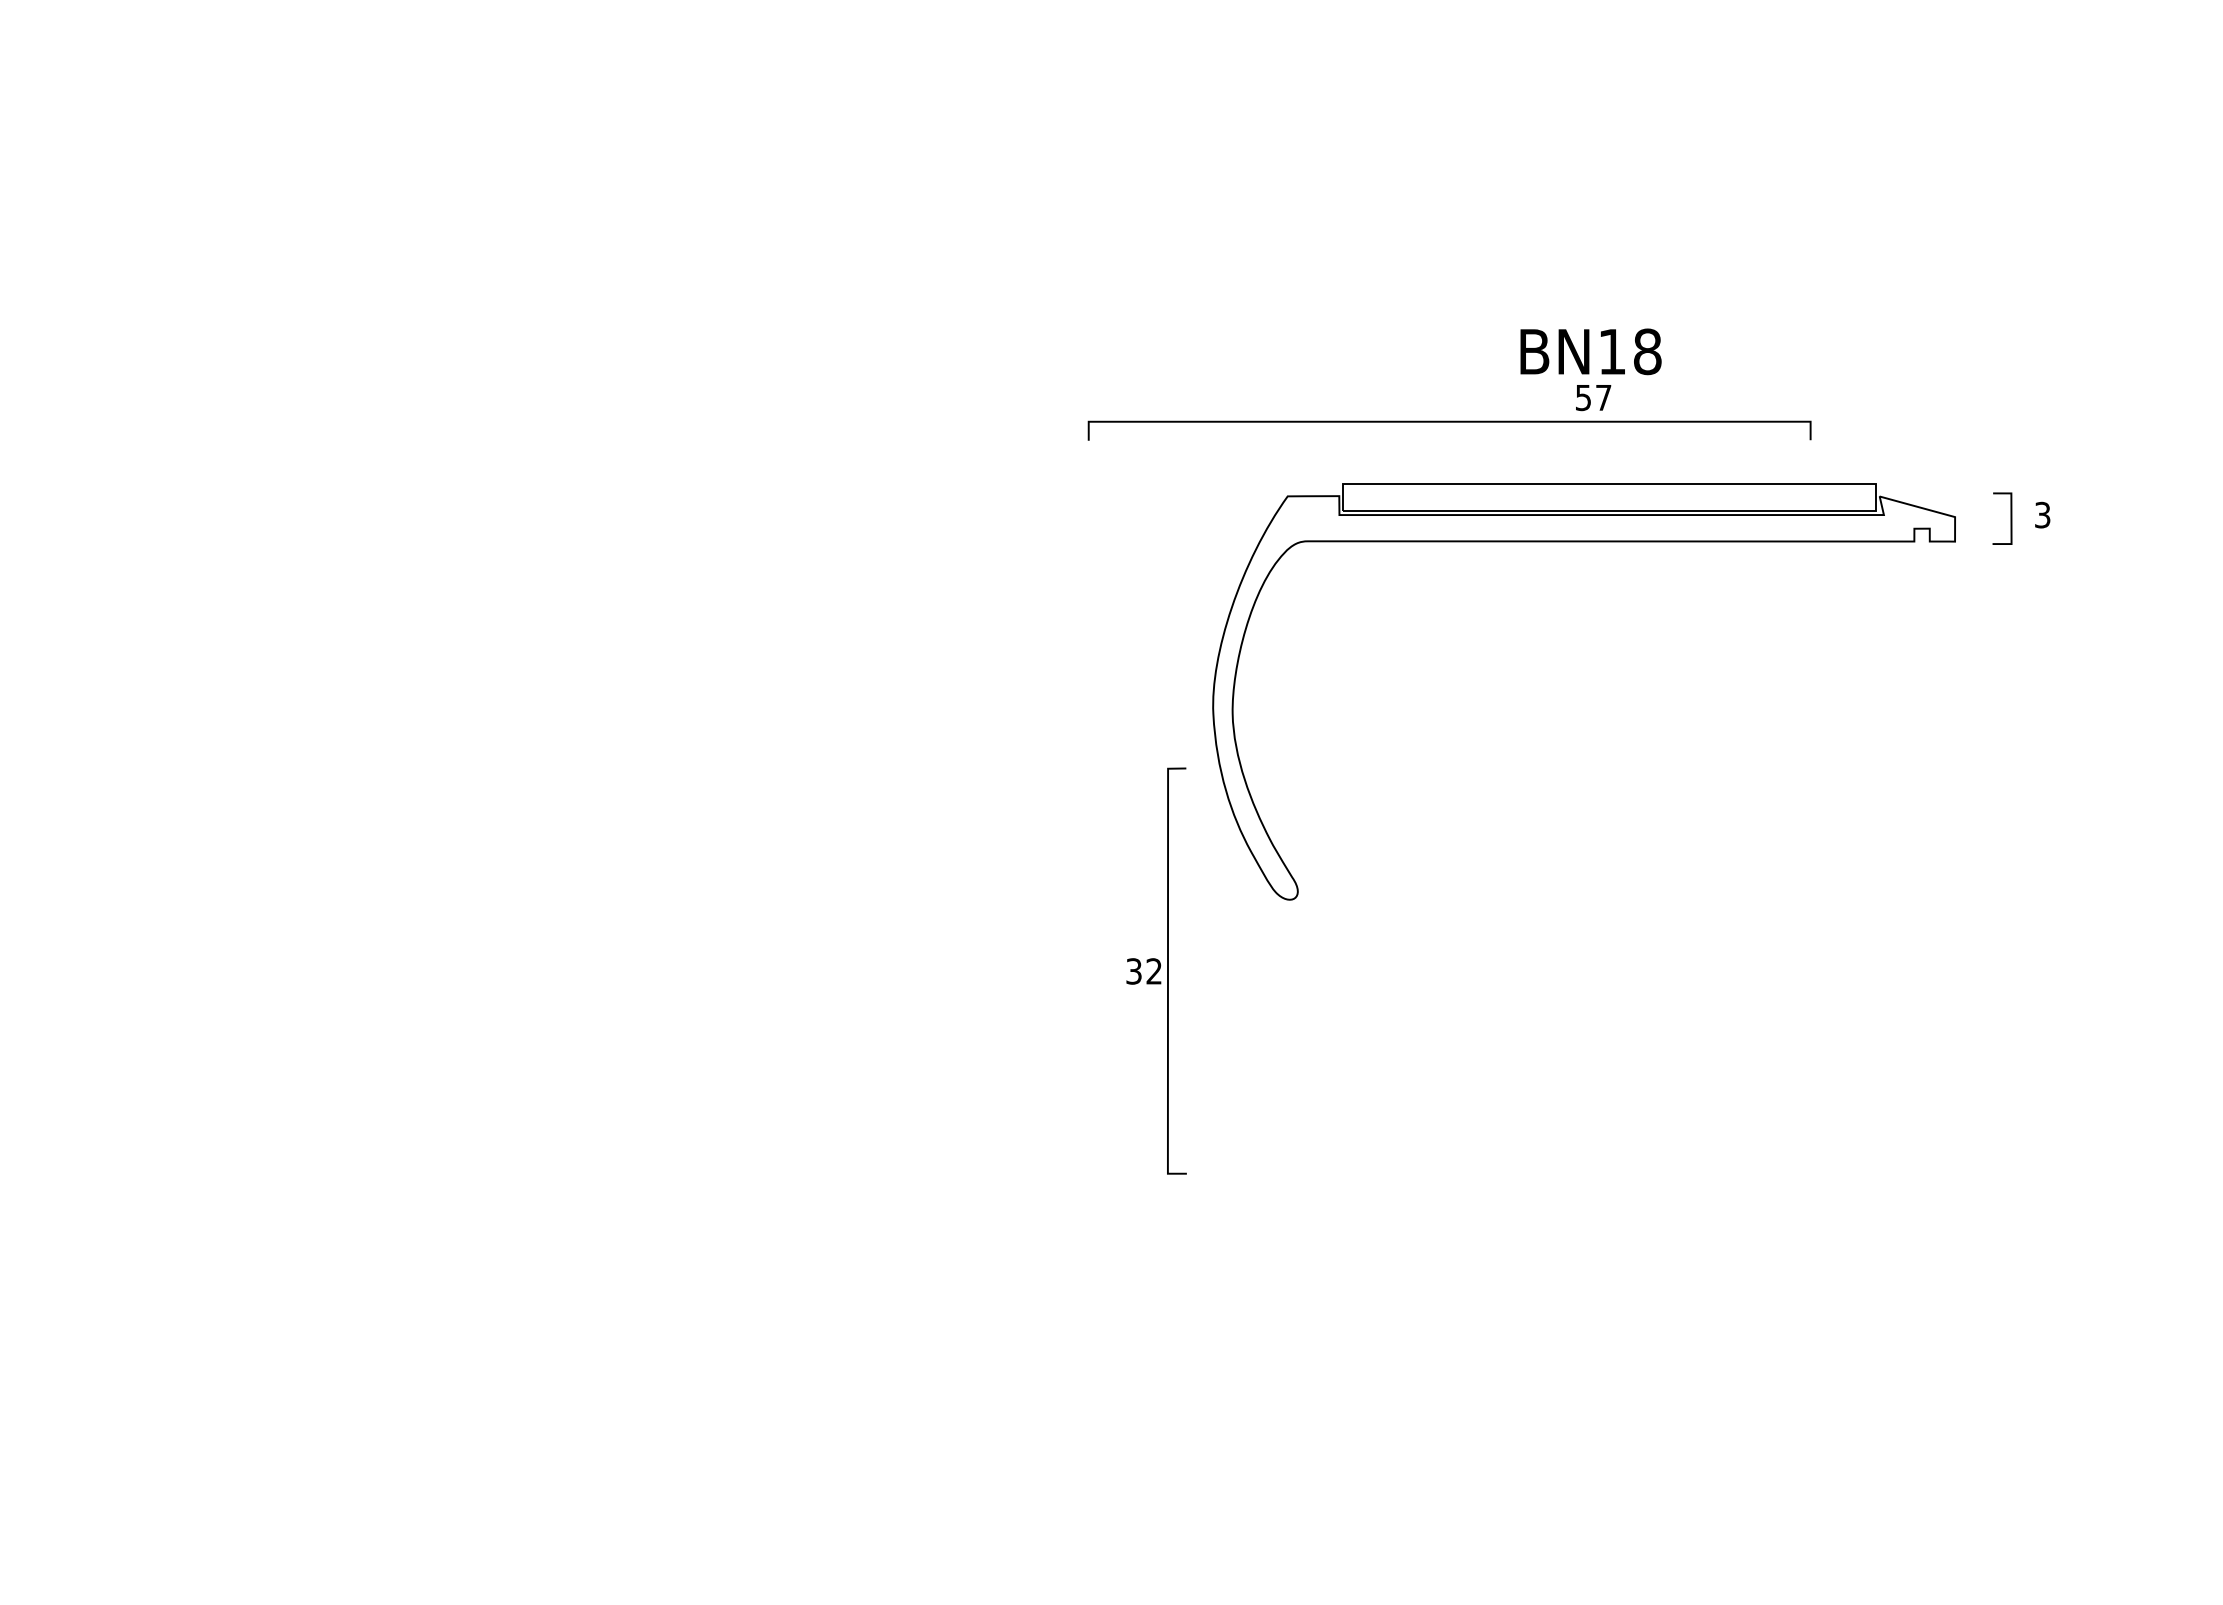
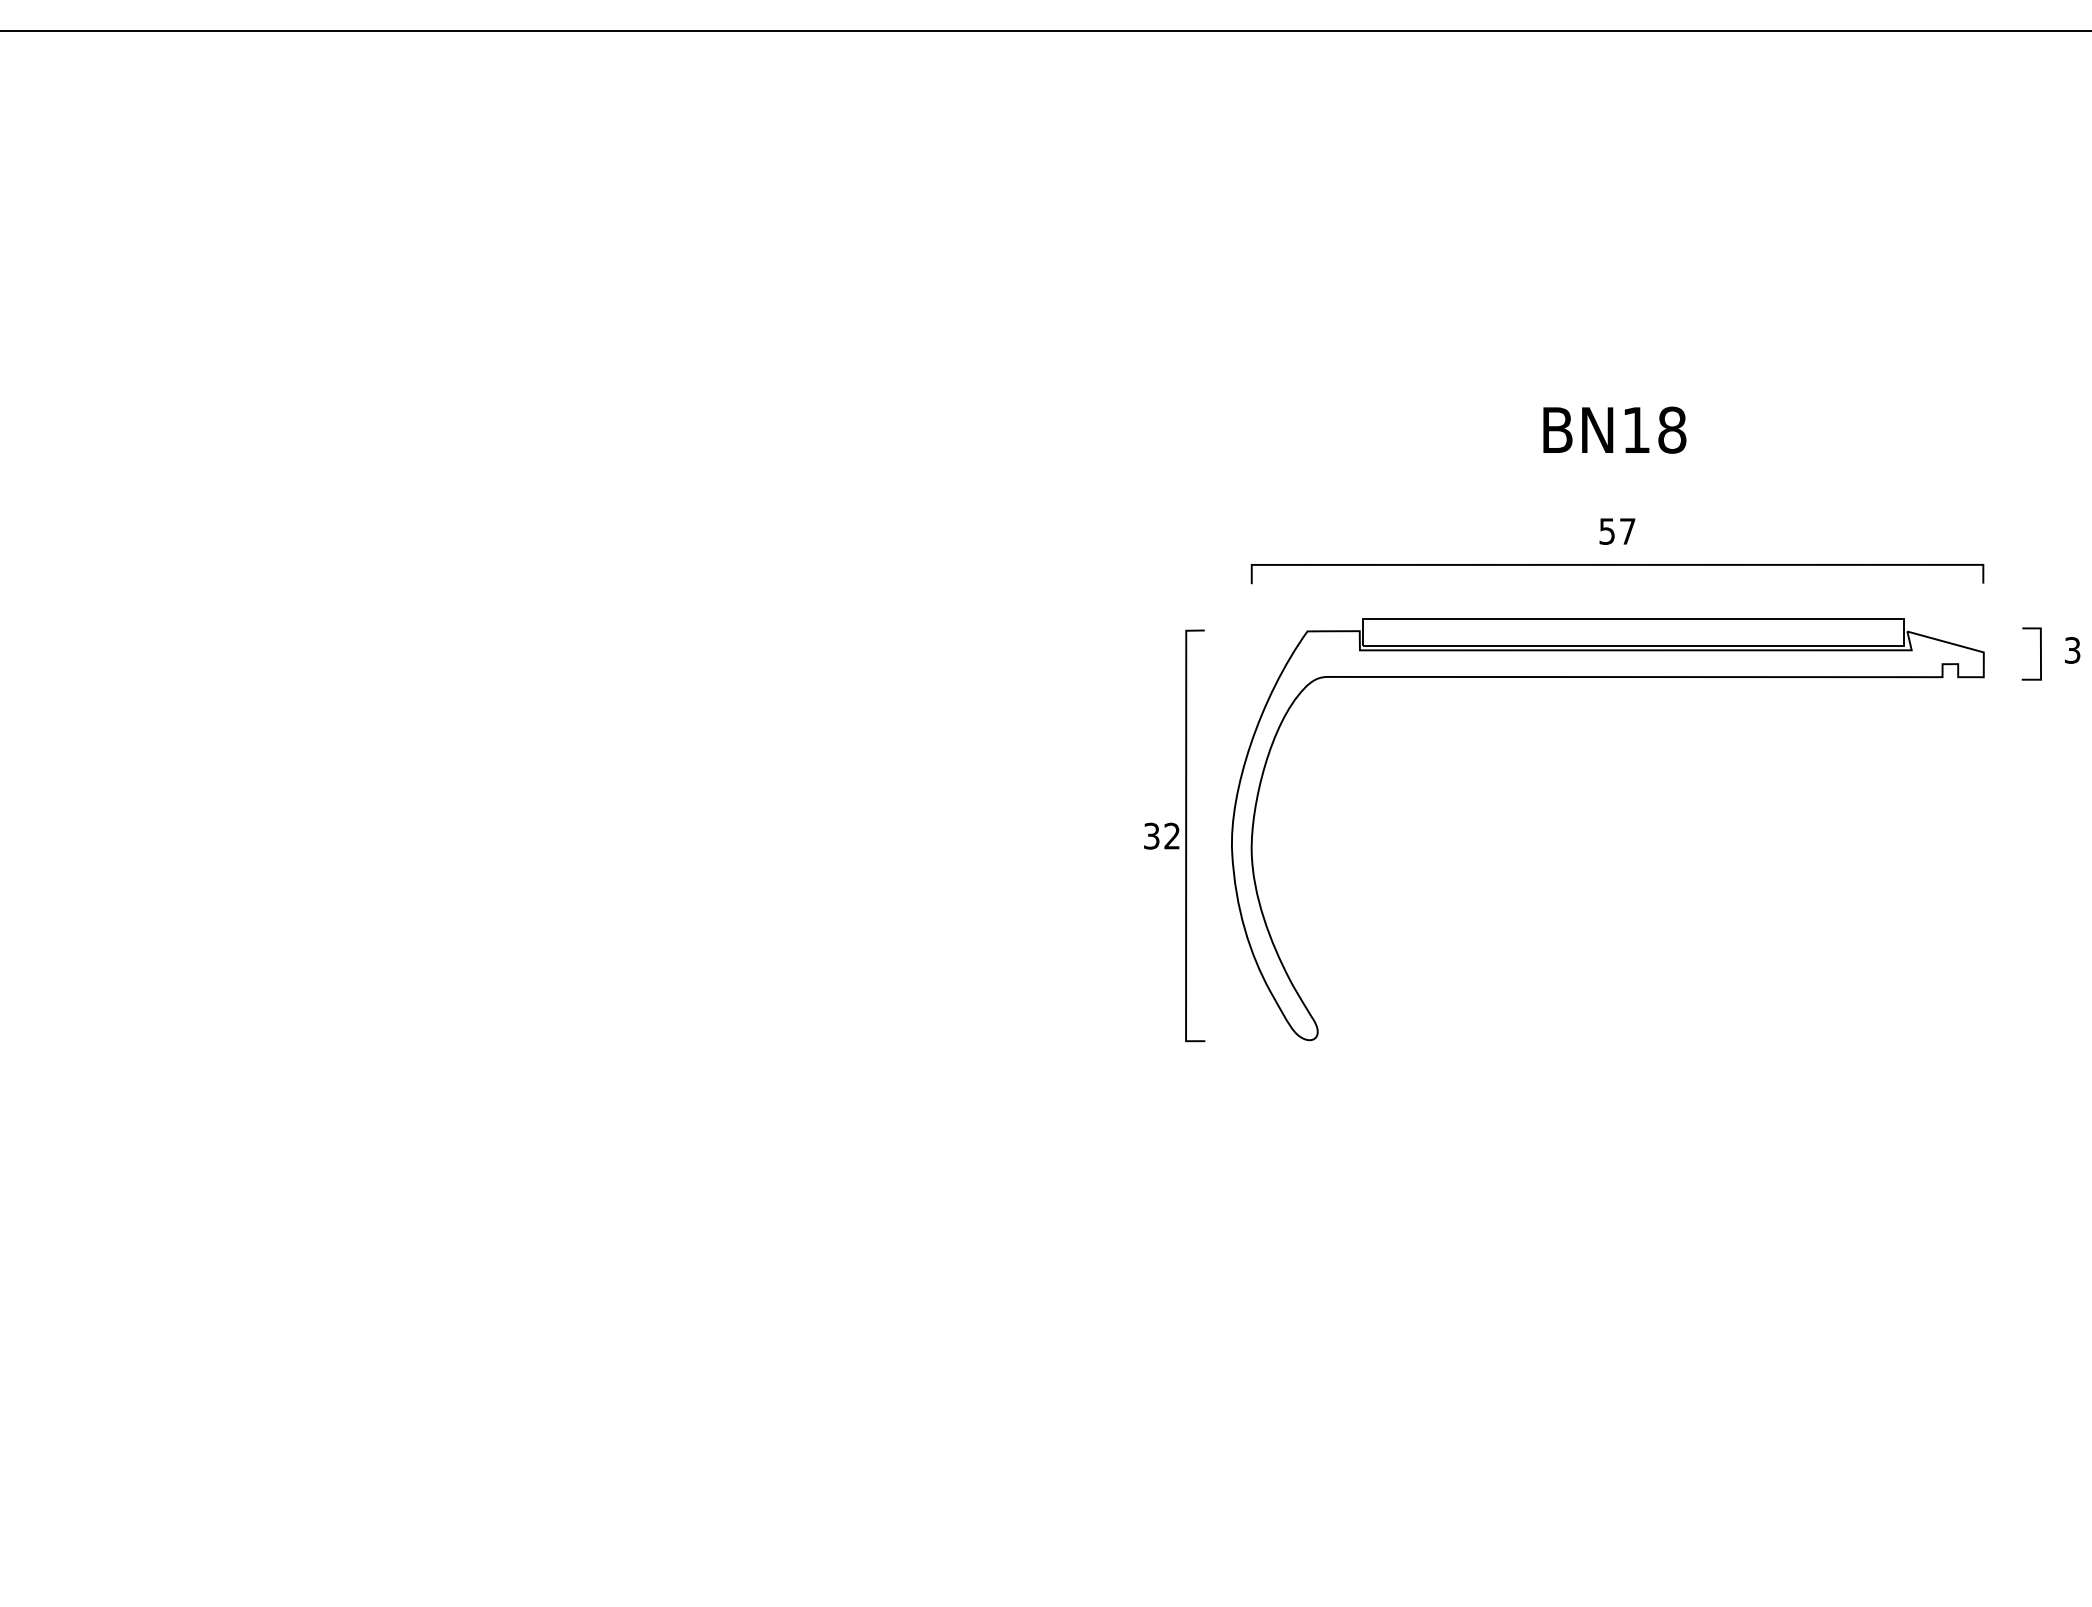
text: (1590, 351) -> (1614, 429), moved
curve: (1449, 422) -> (1617, 565), moved
part: (1156, 970) -> (1174, 835), moved

